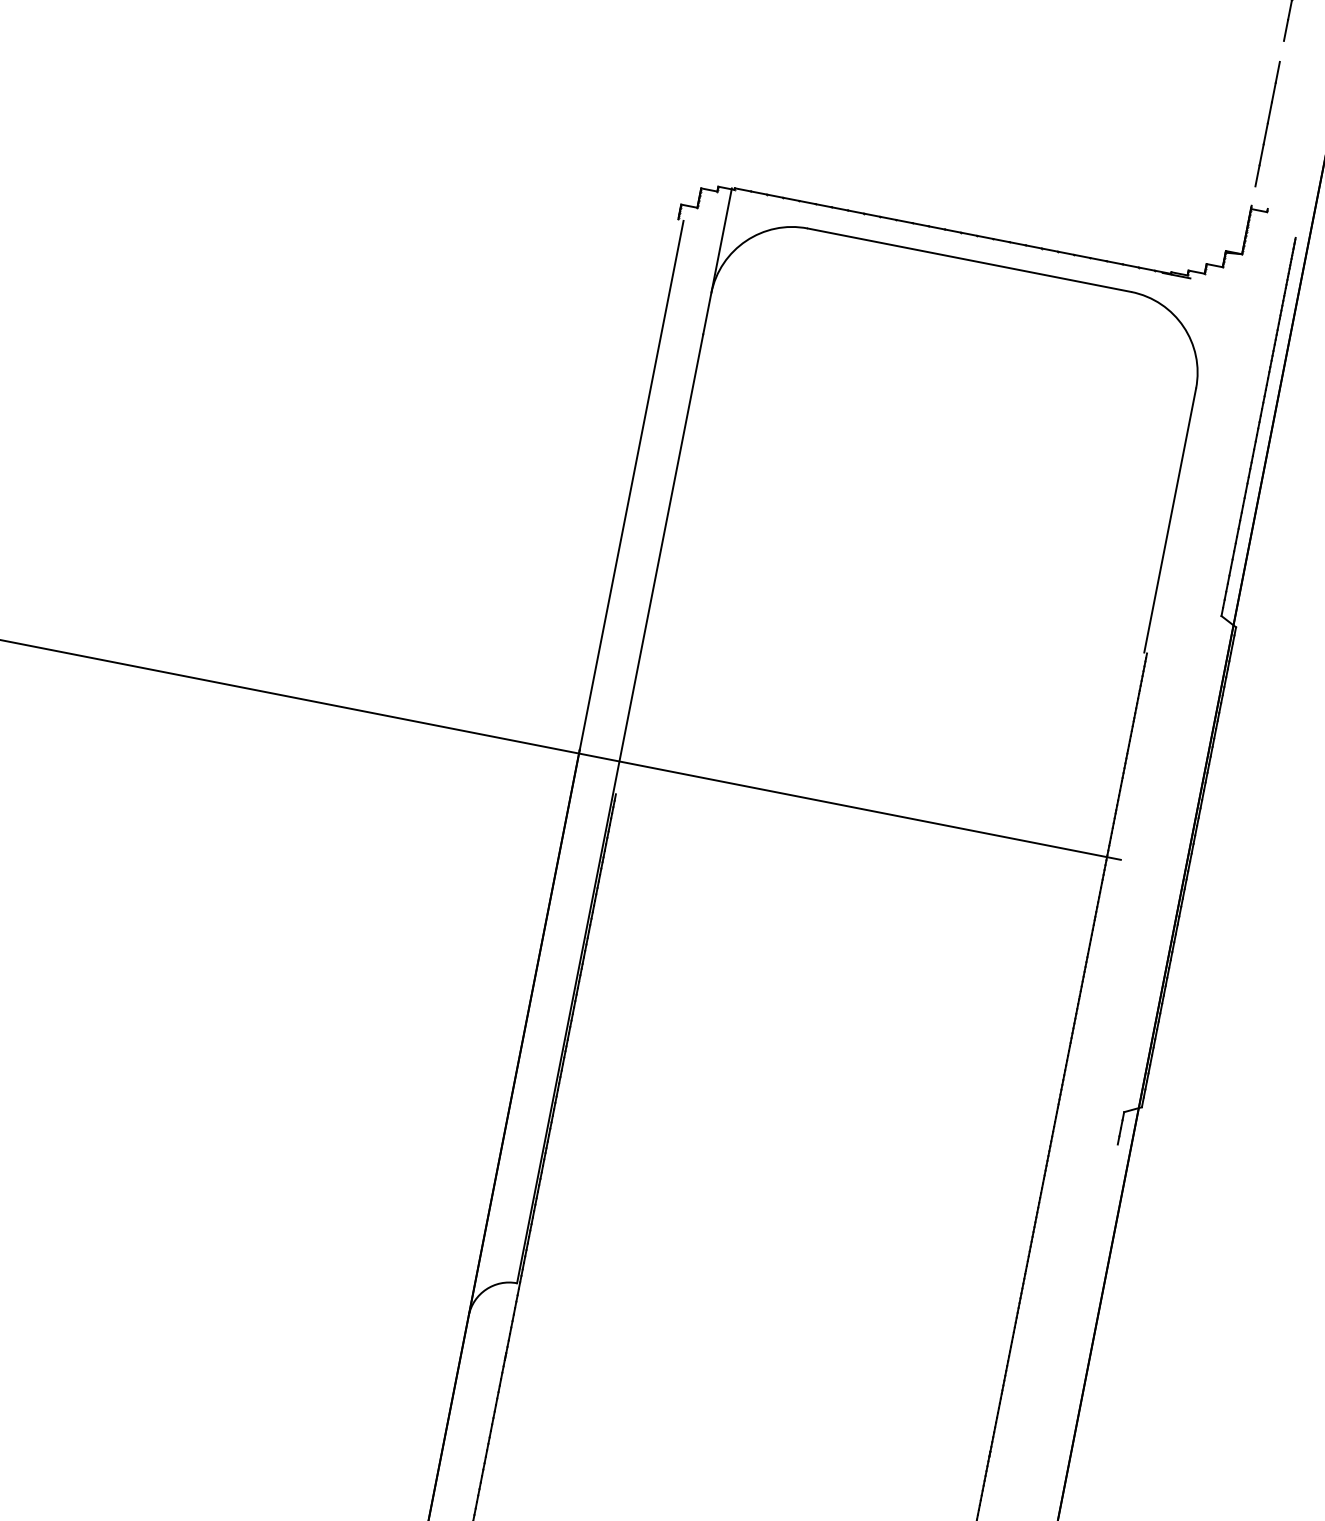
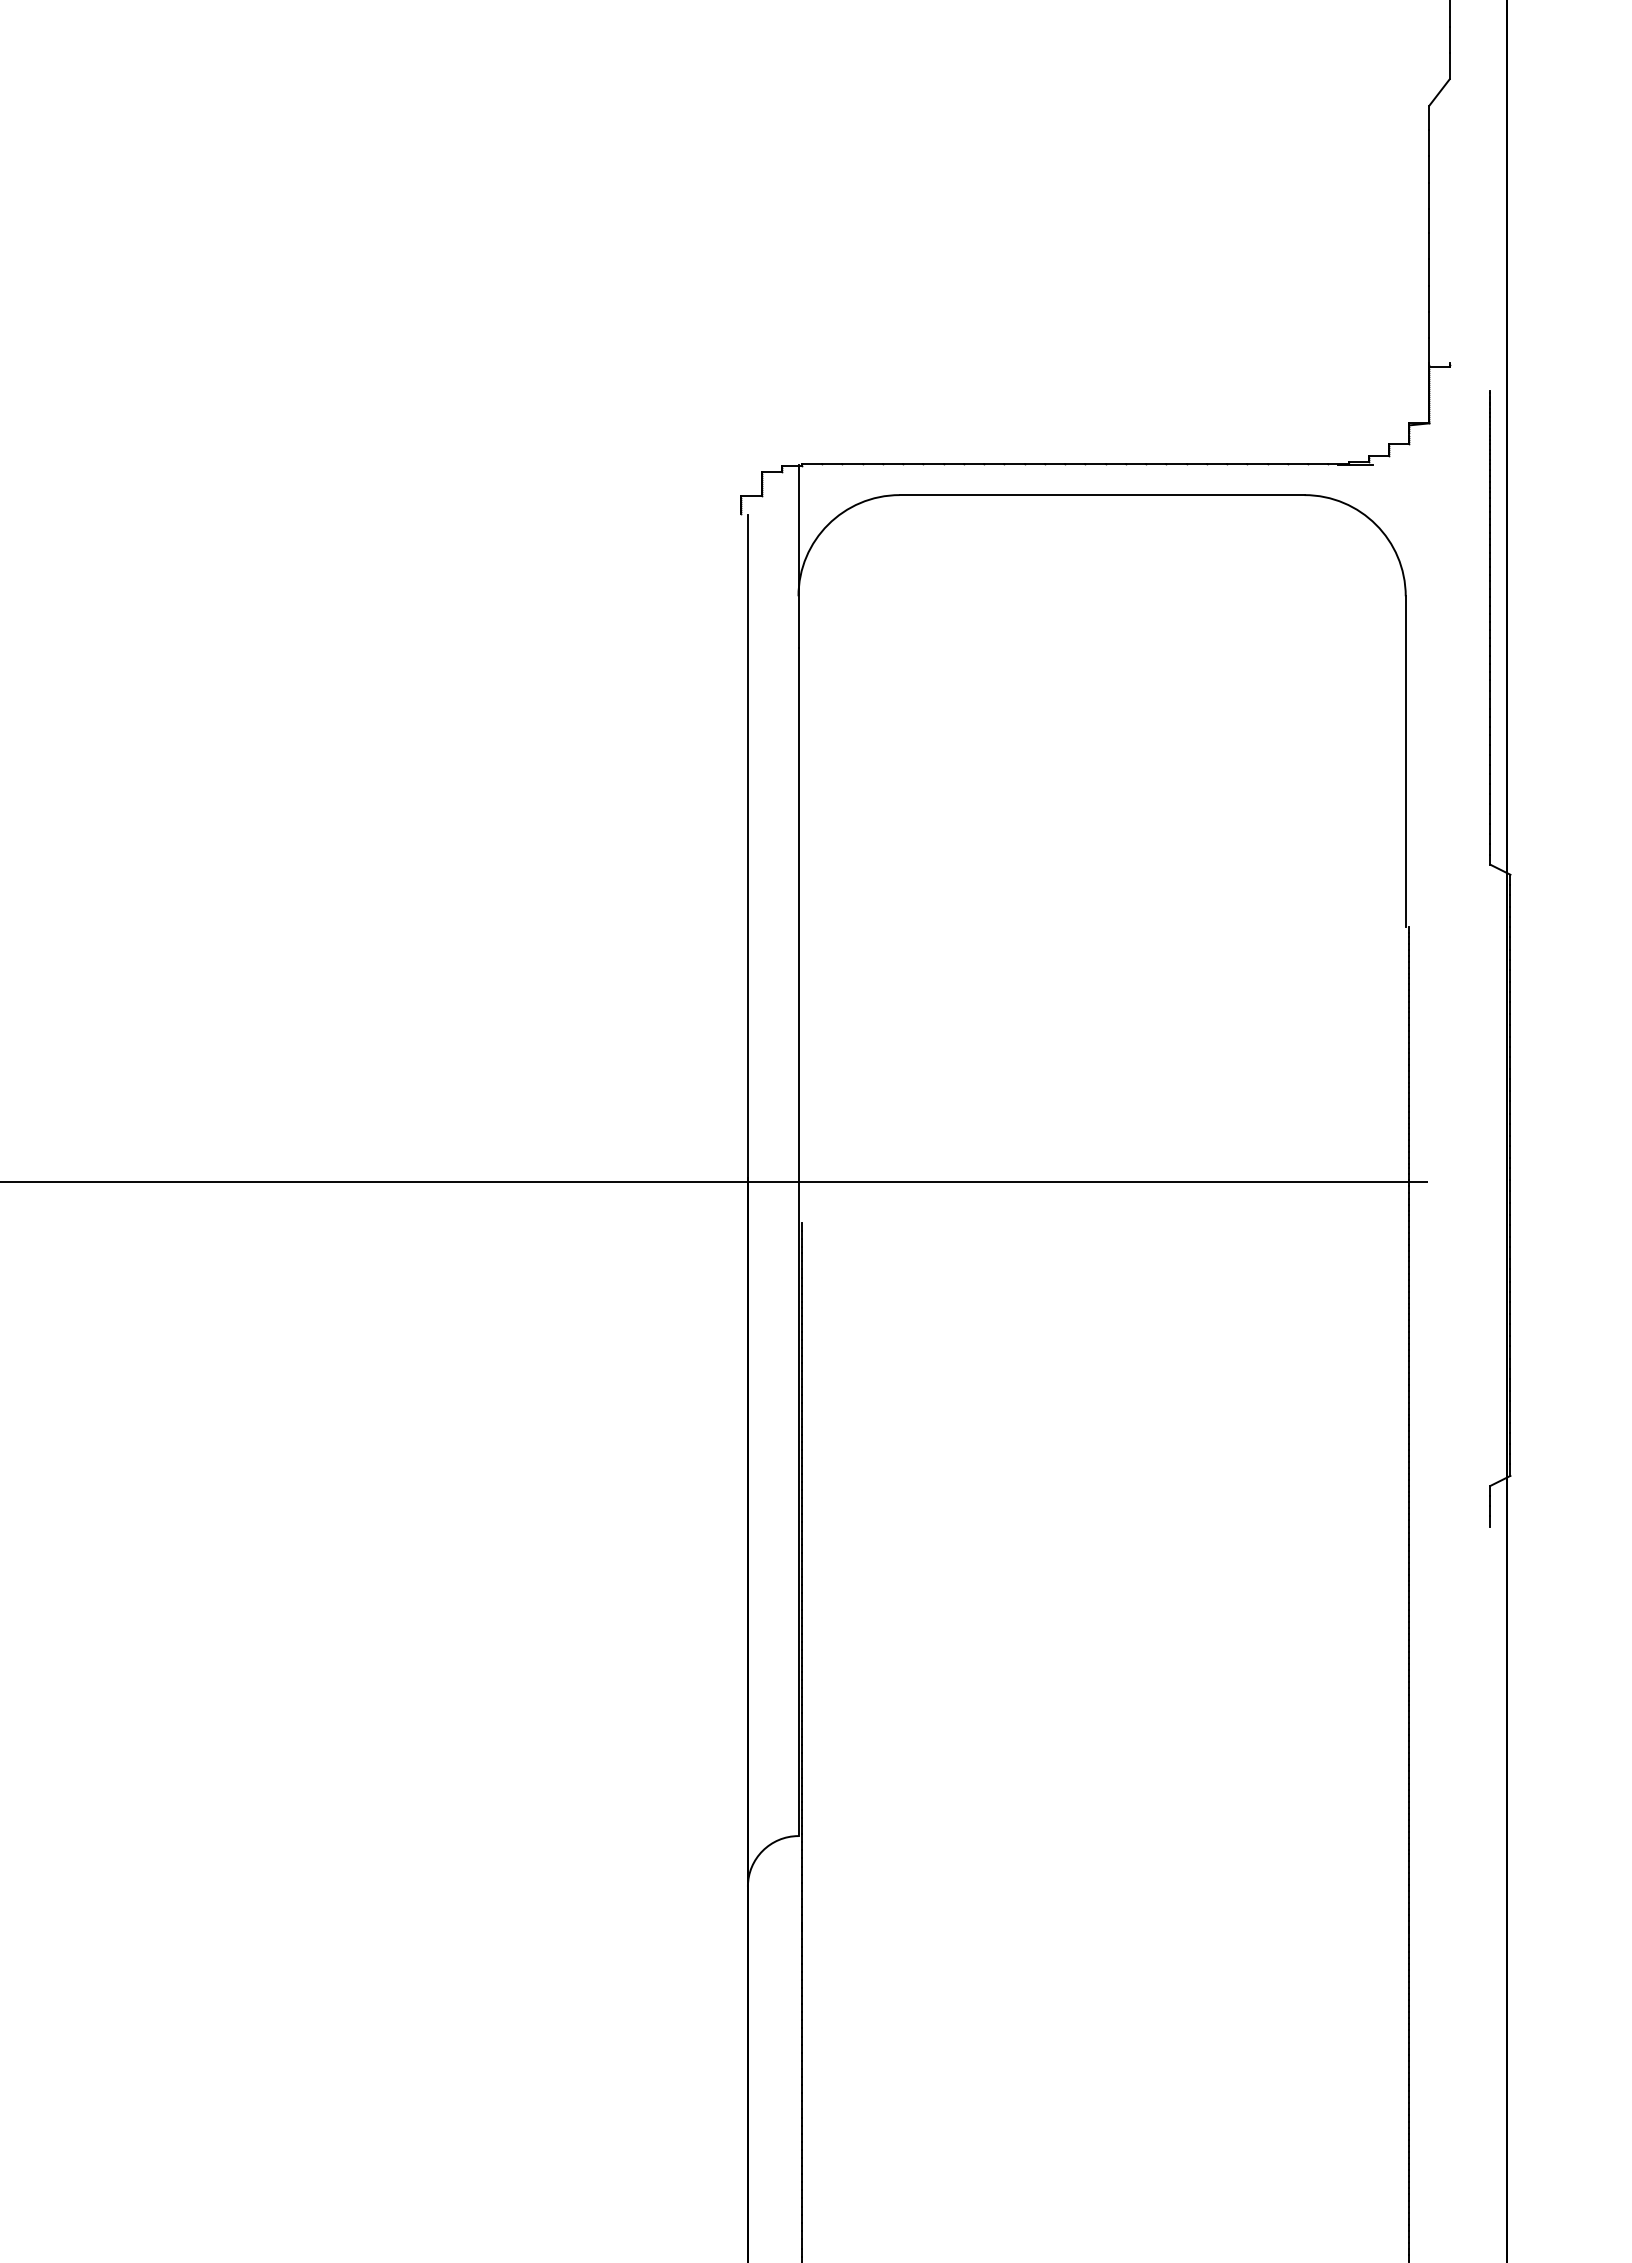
line: (1281, 51) -> (1429, 169), added
line: (1253, 196) -> (1429, 350), added

